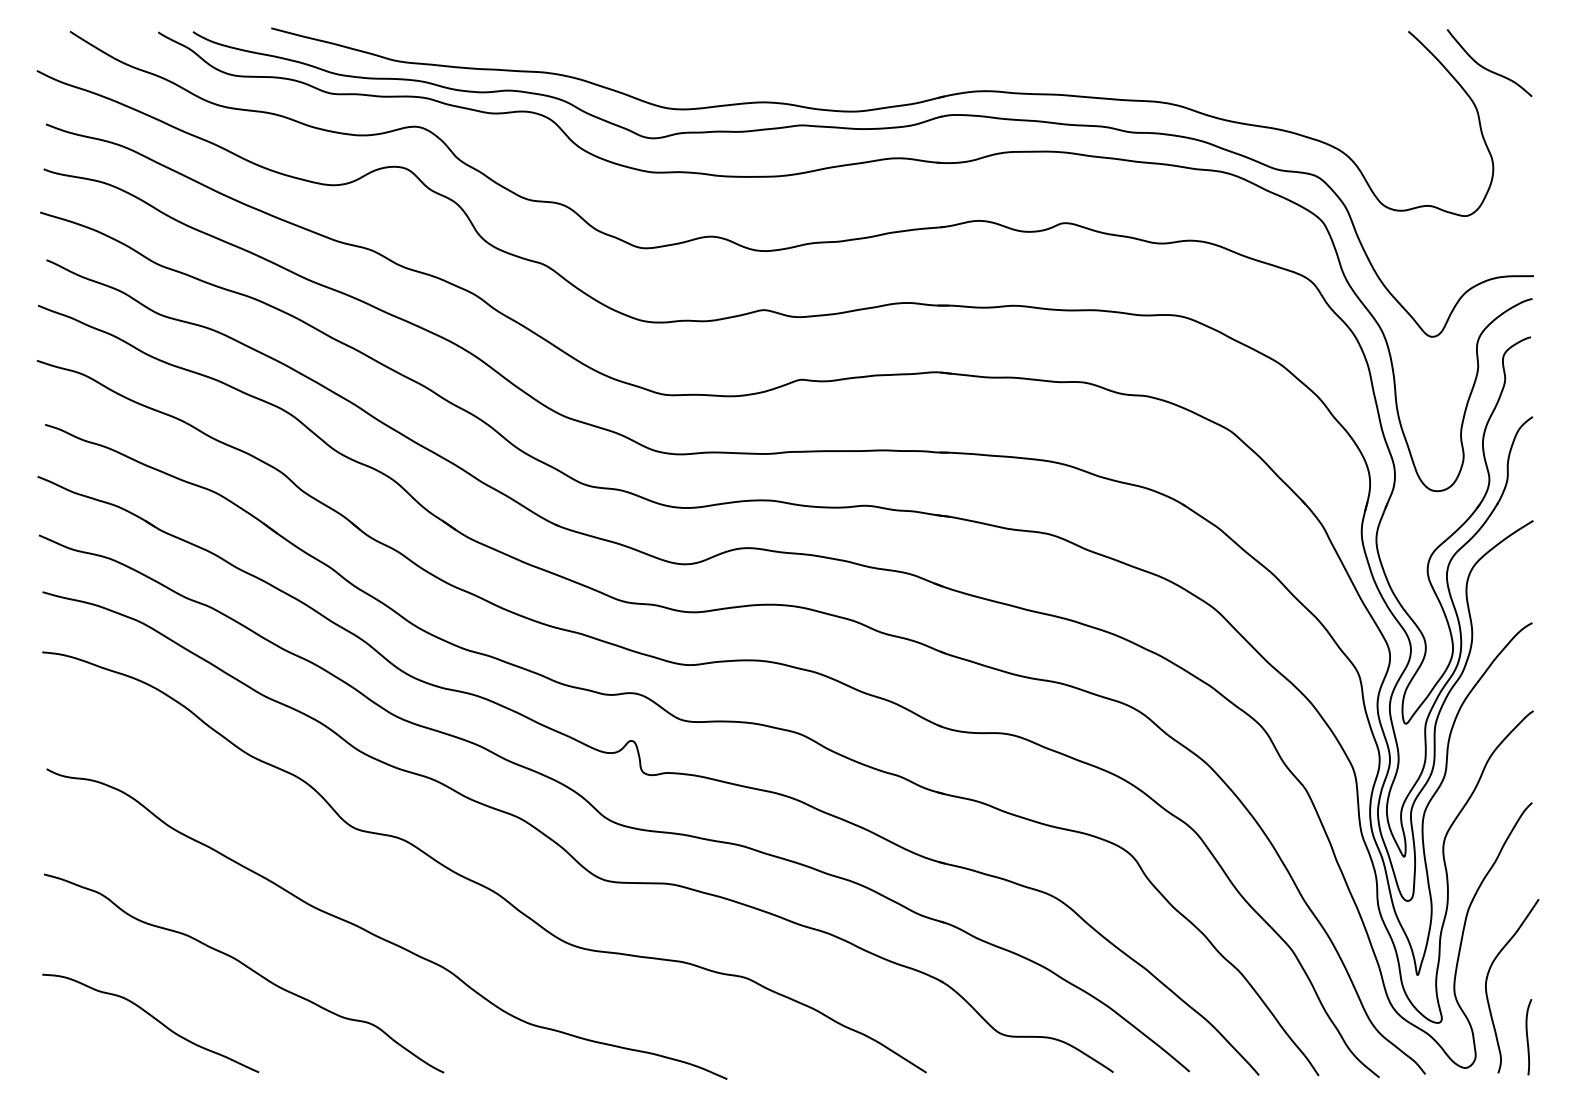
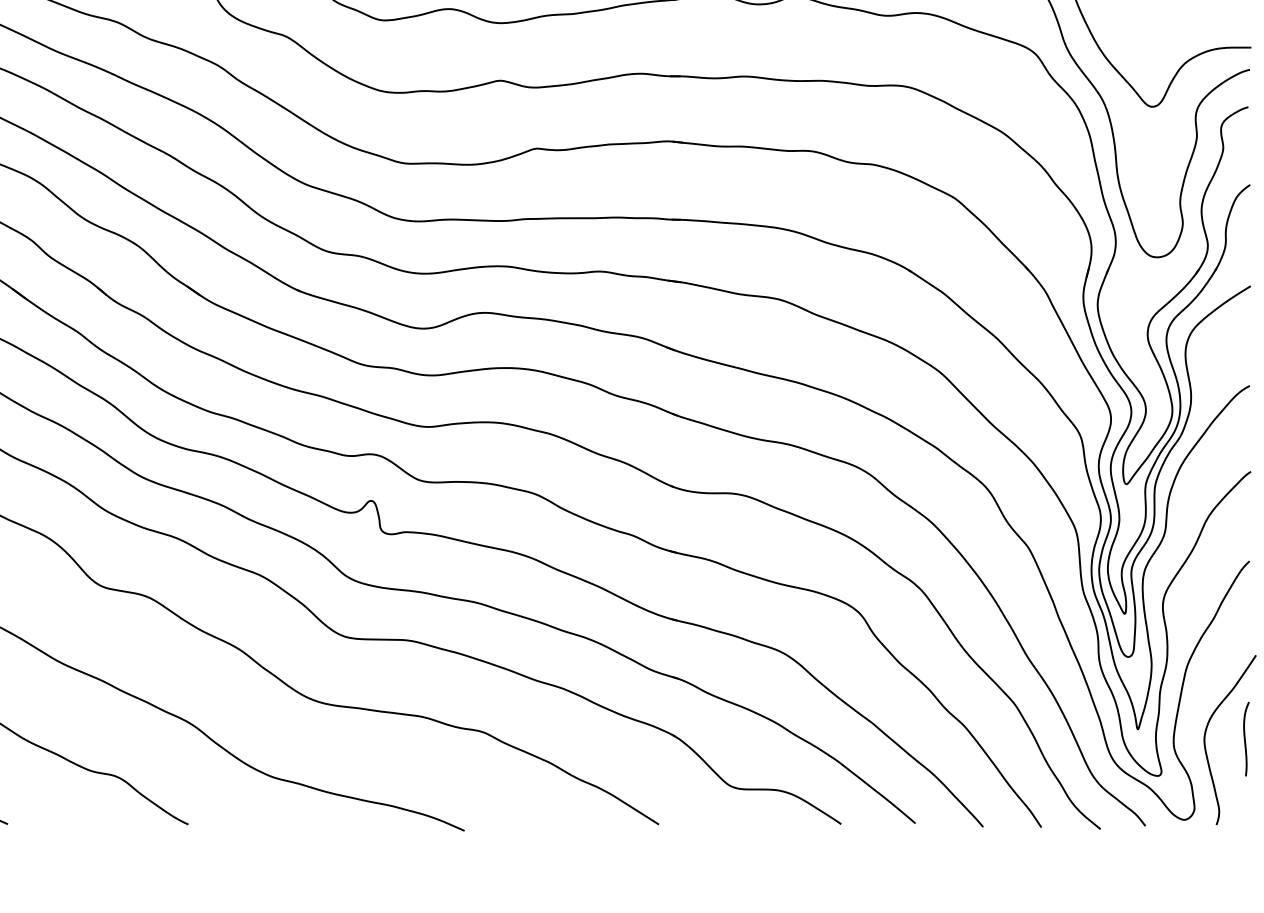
curve: (1528, 1037) -> (1246, 739), moved

